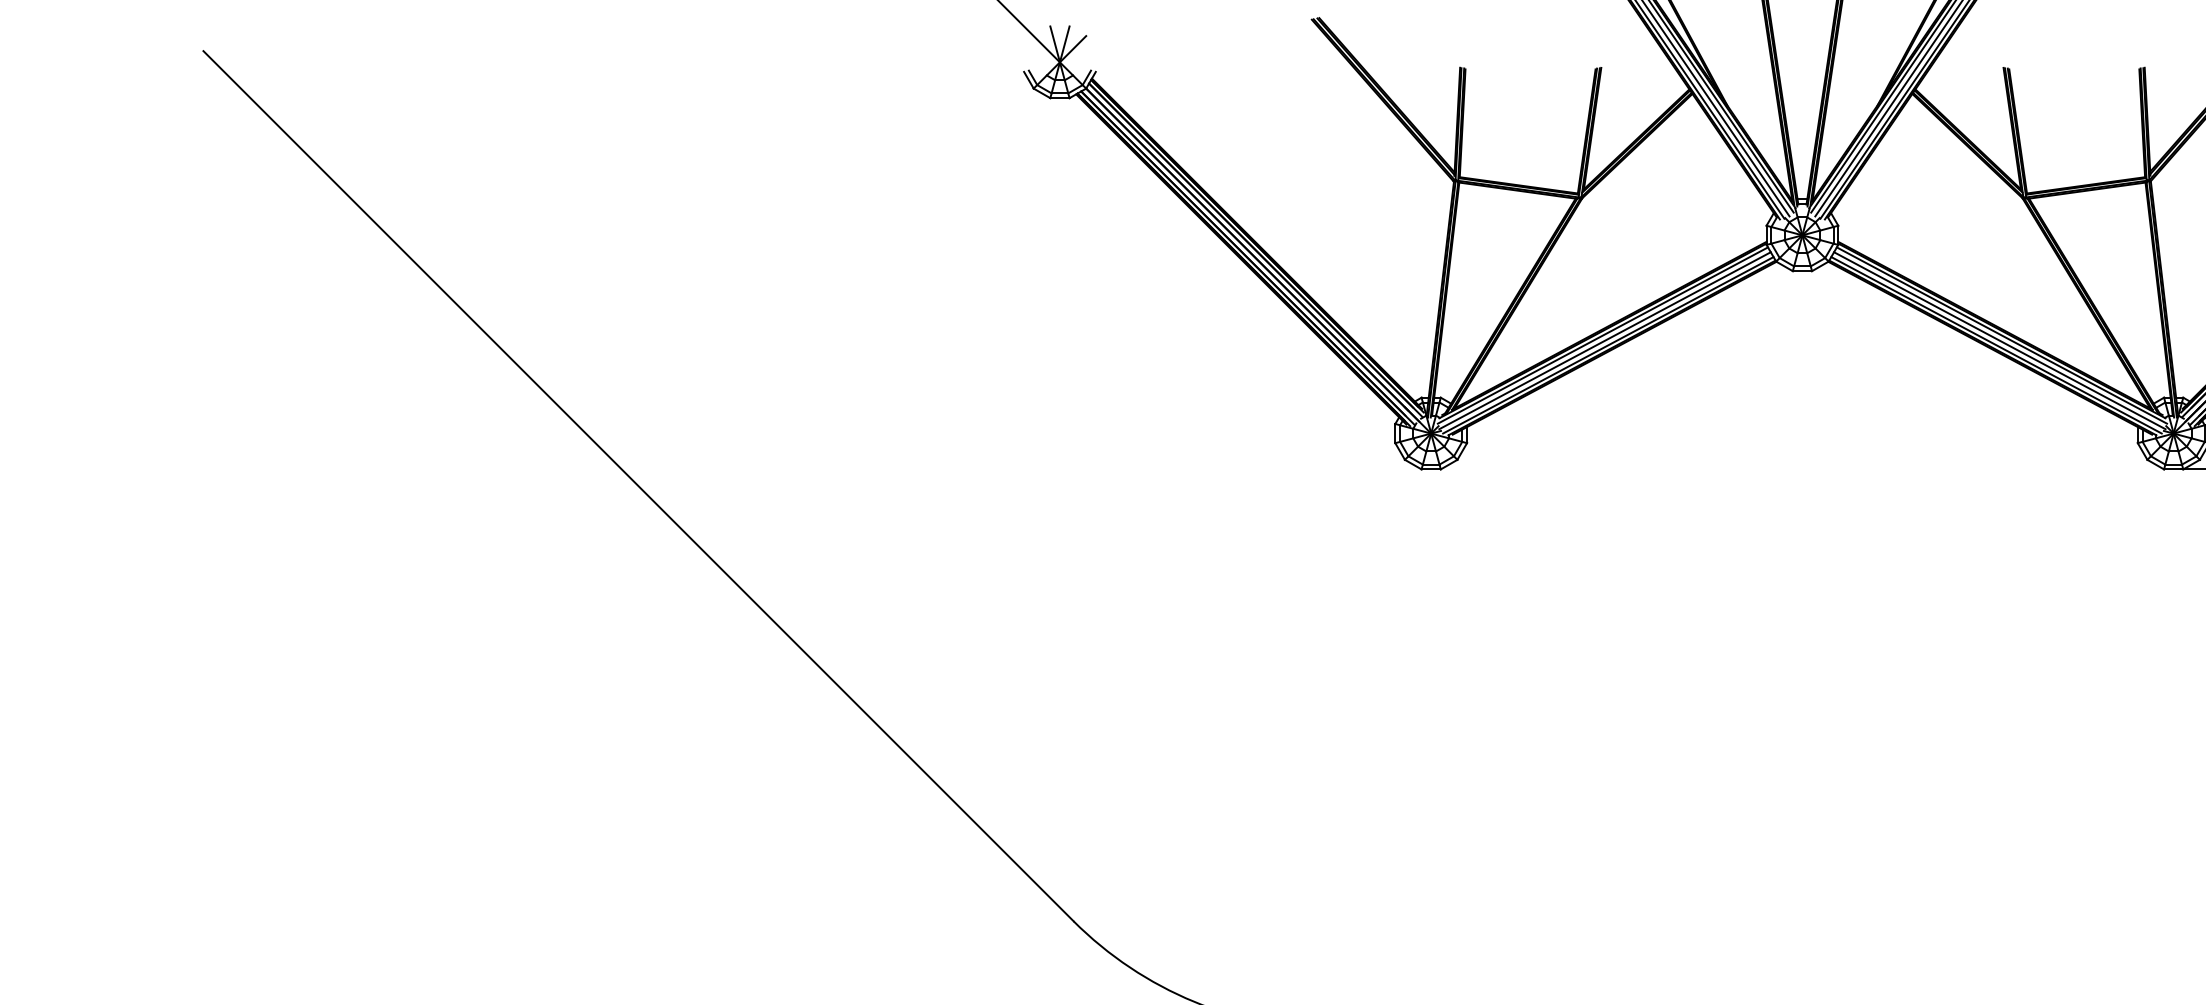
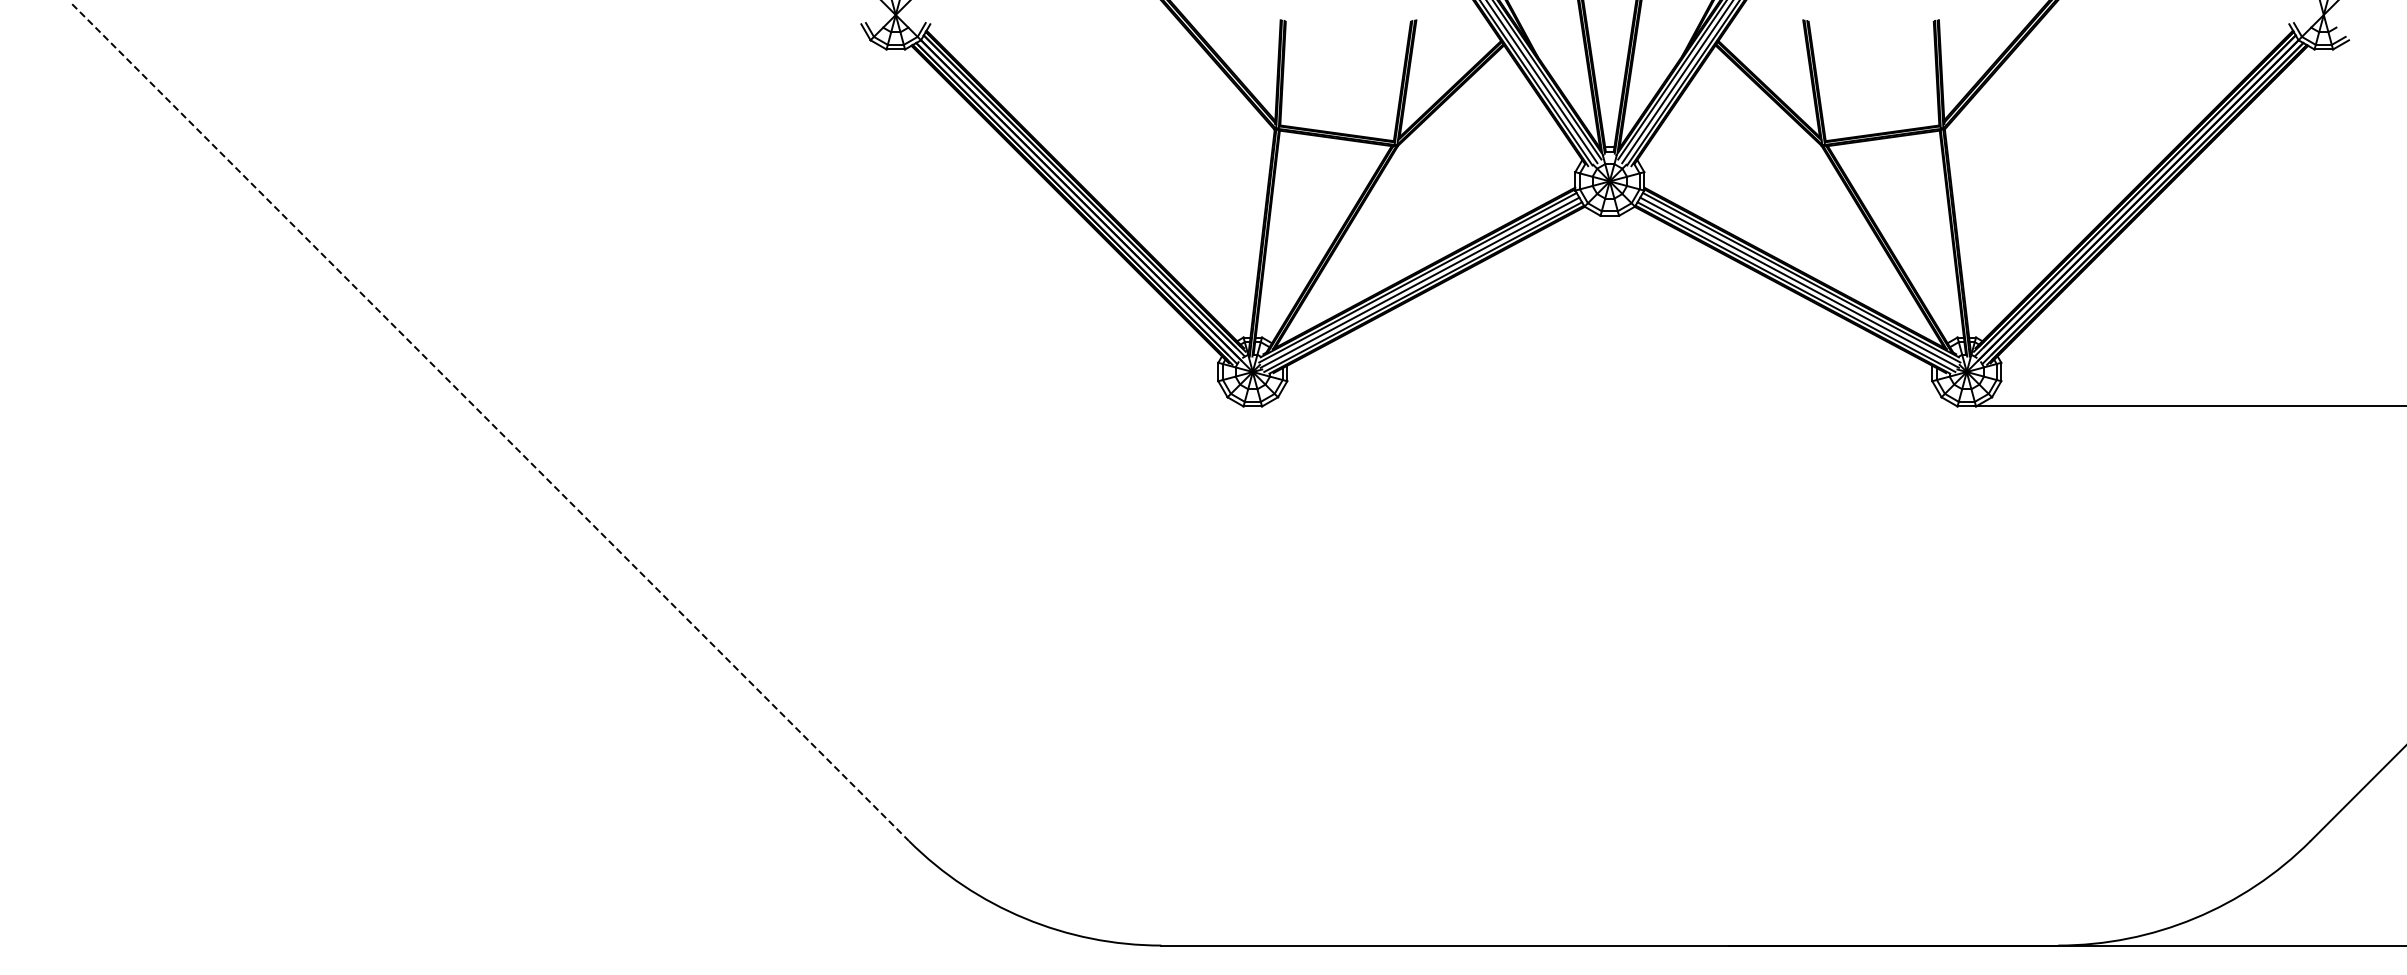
line: (638, 486) -> (490, 422), solid -> dashed

